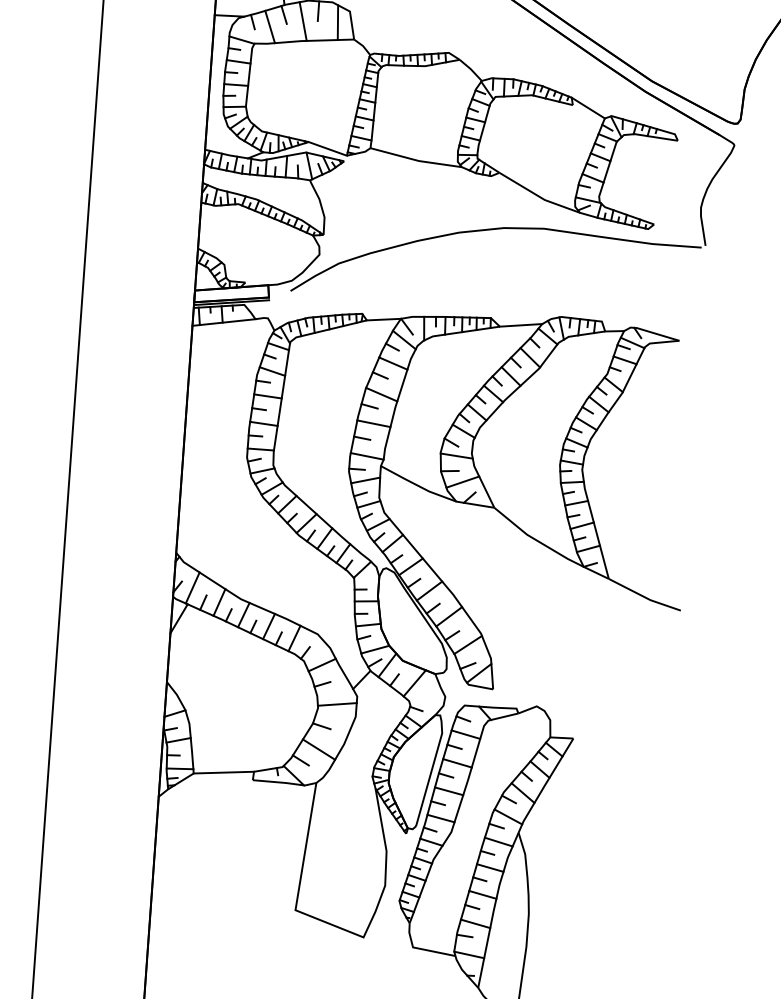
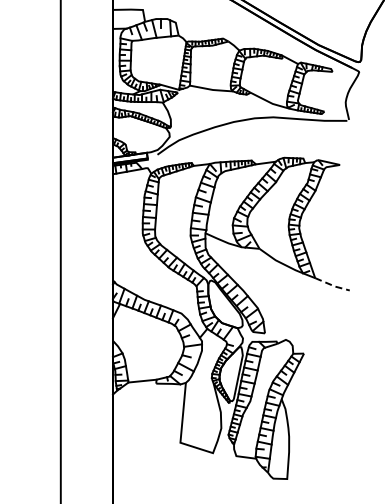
line: (644, 597) -> (332, 285), solid -> dashed

